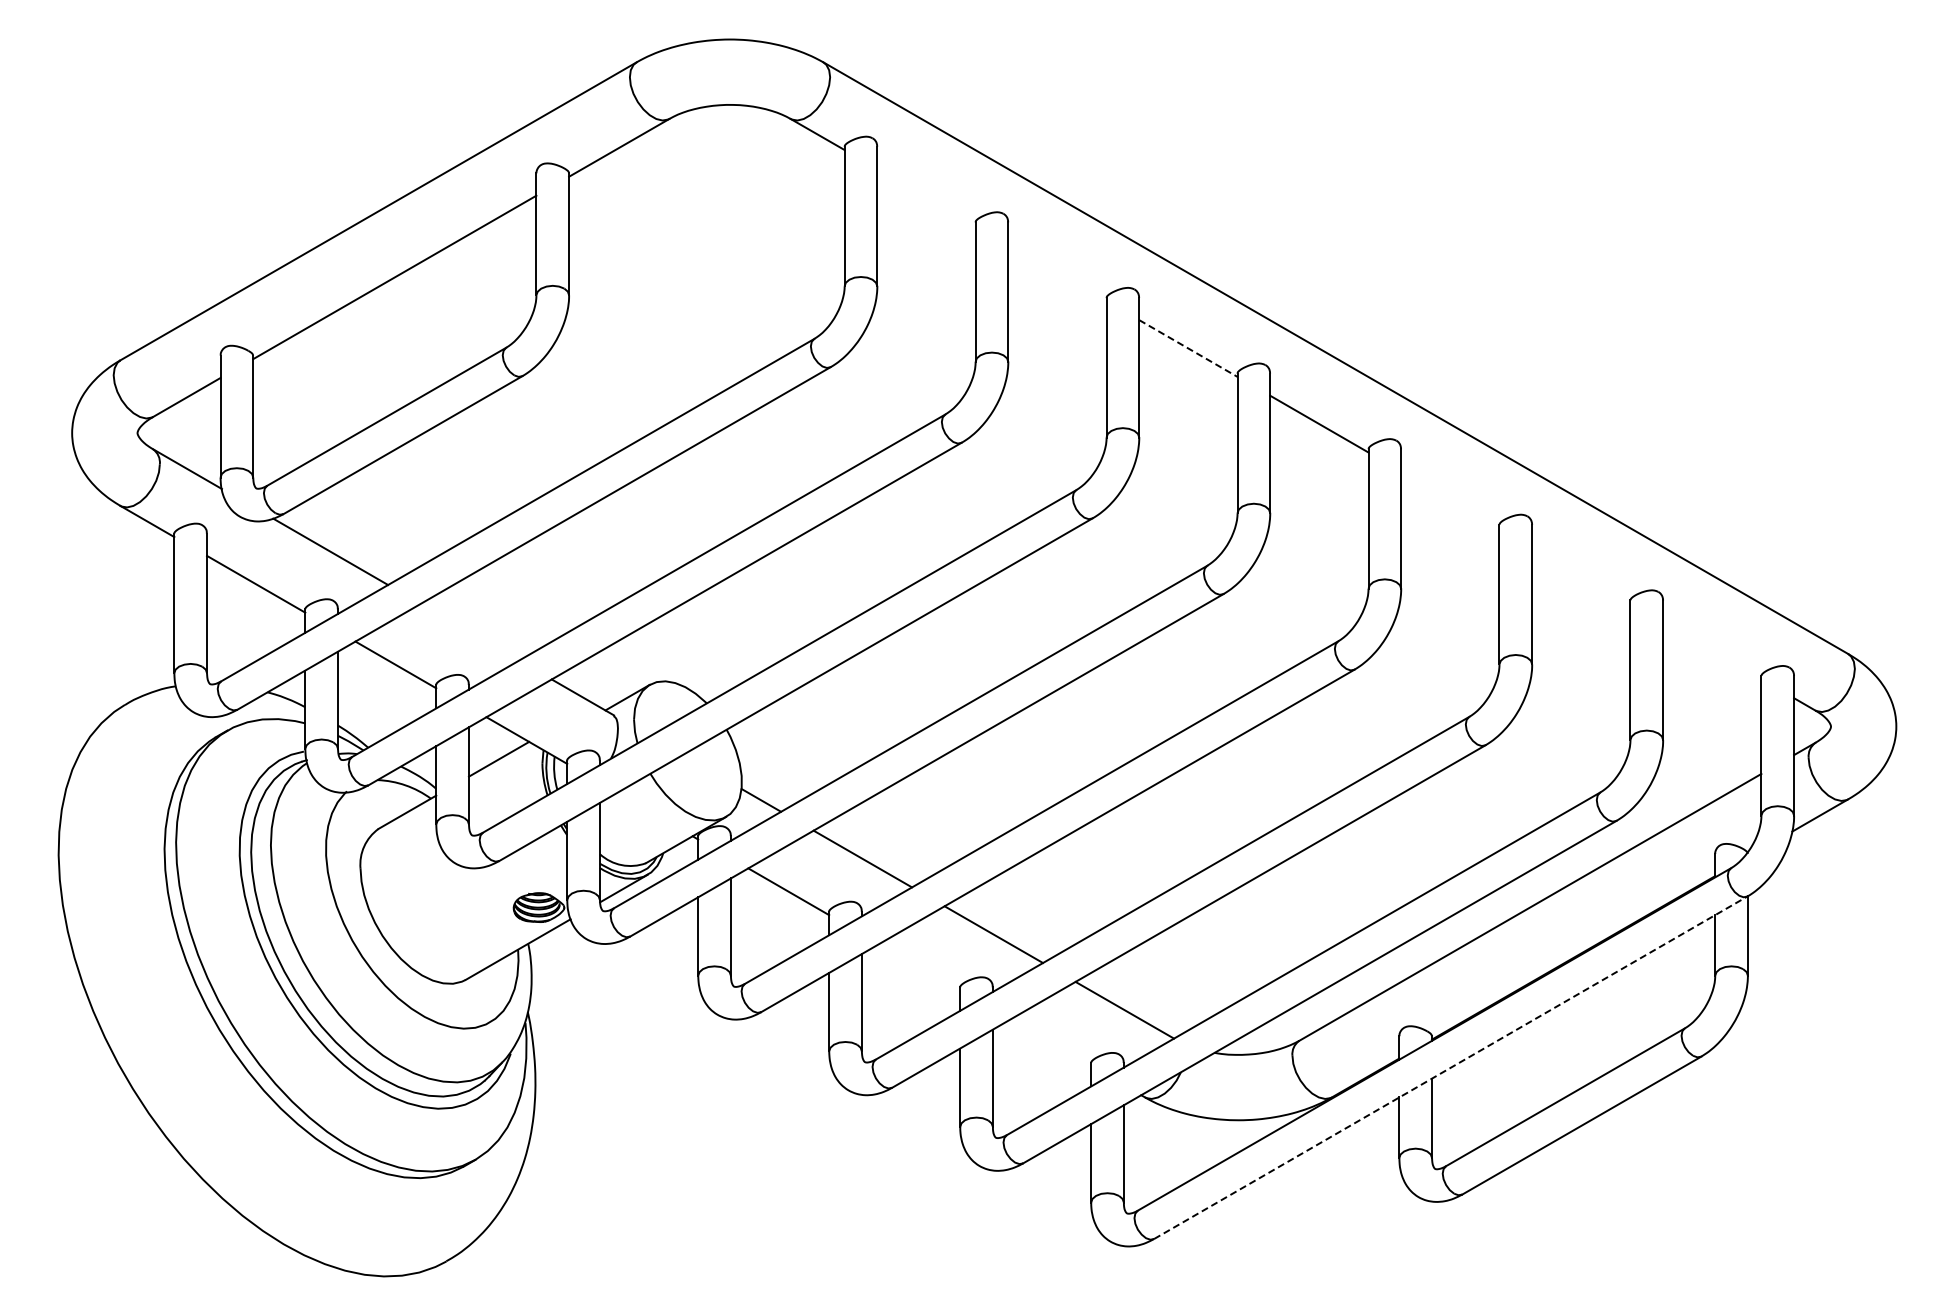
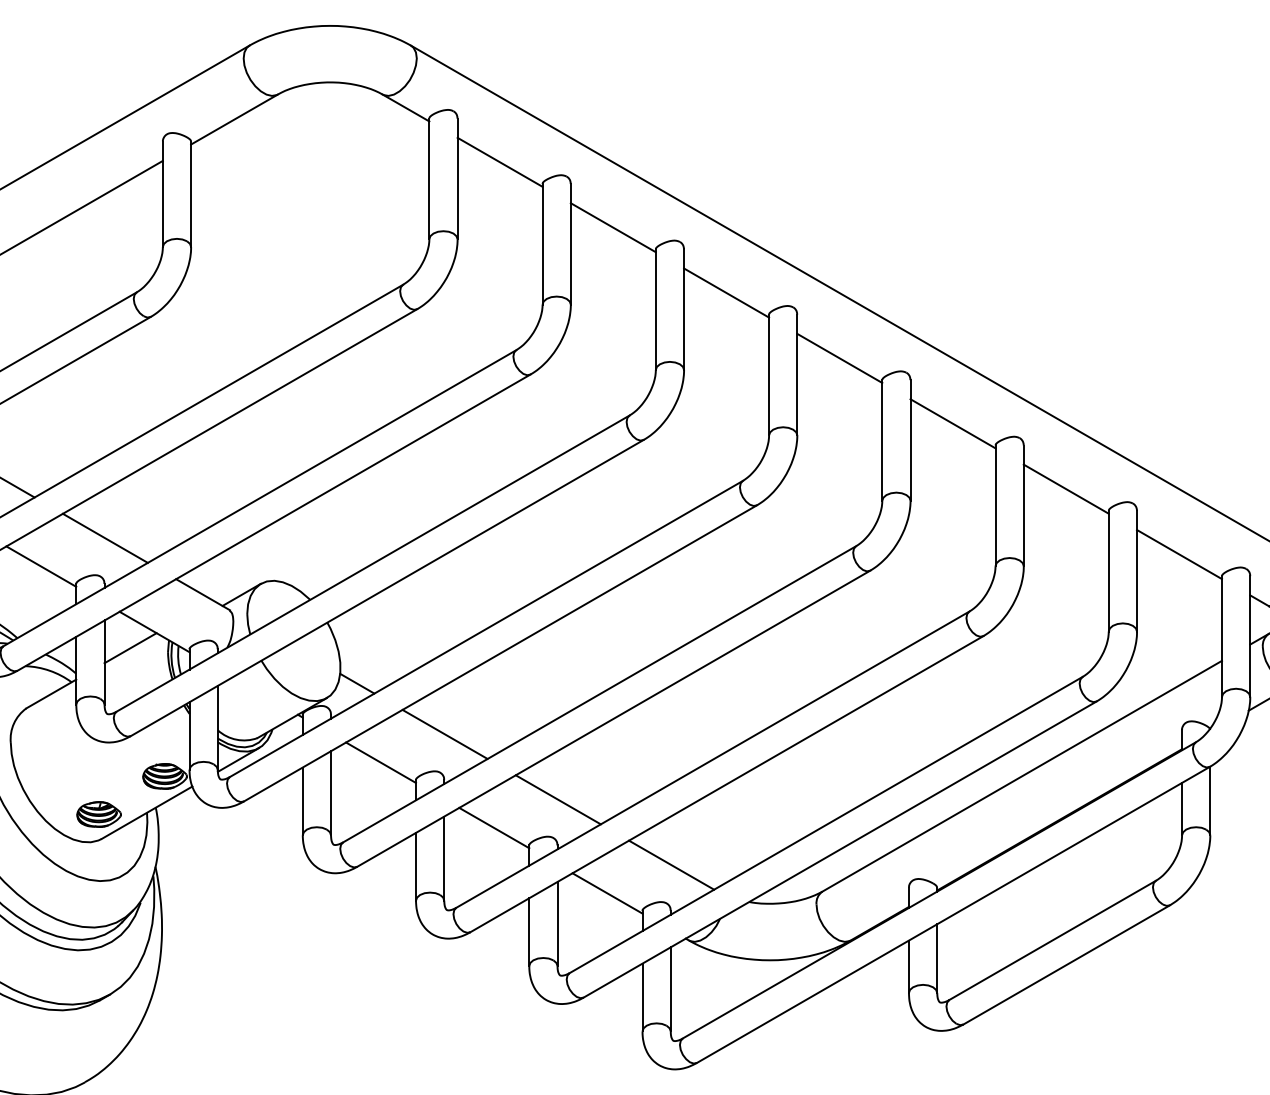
line: (926, 197) -> (500, 162), added
line: (1057, 272) -> (613, 227), added
line: (1188, 348) -> (726, 293), dashed -> solid
line: (1450, 499) -> (953, 423), added
line: (1581, 574) -> (1066, 488), added
line: (469, 631) -> (105, 537), added
line: (1712, 650) -> (1179, 554), added
part: (462, 951) -> (98, 814), added
line: (919, 967) -> (494, 828), added
line: (1050, 1042) -> (607, 893), added
line: (1450, 1067) -> (953, 914), dashed -> solid

